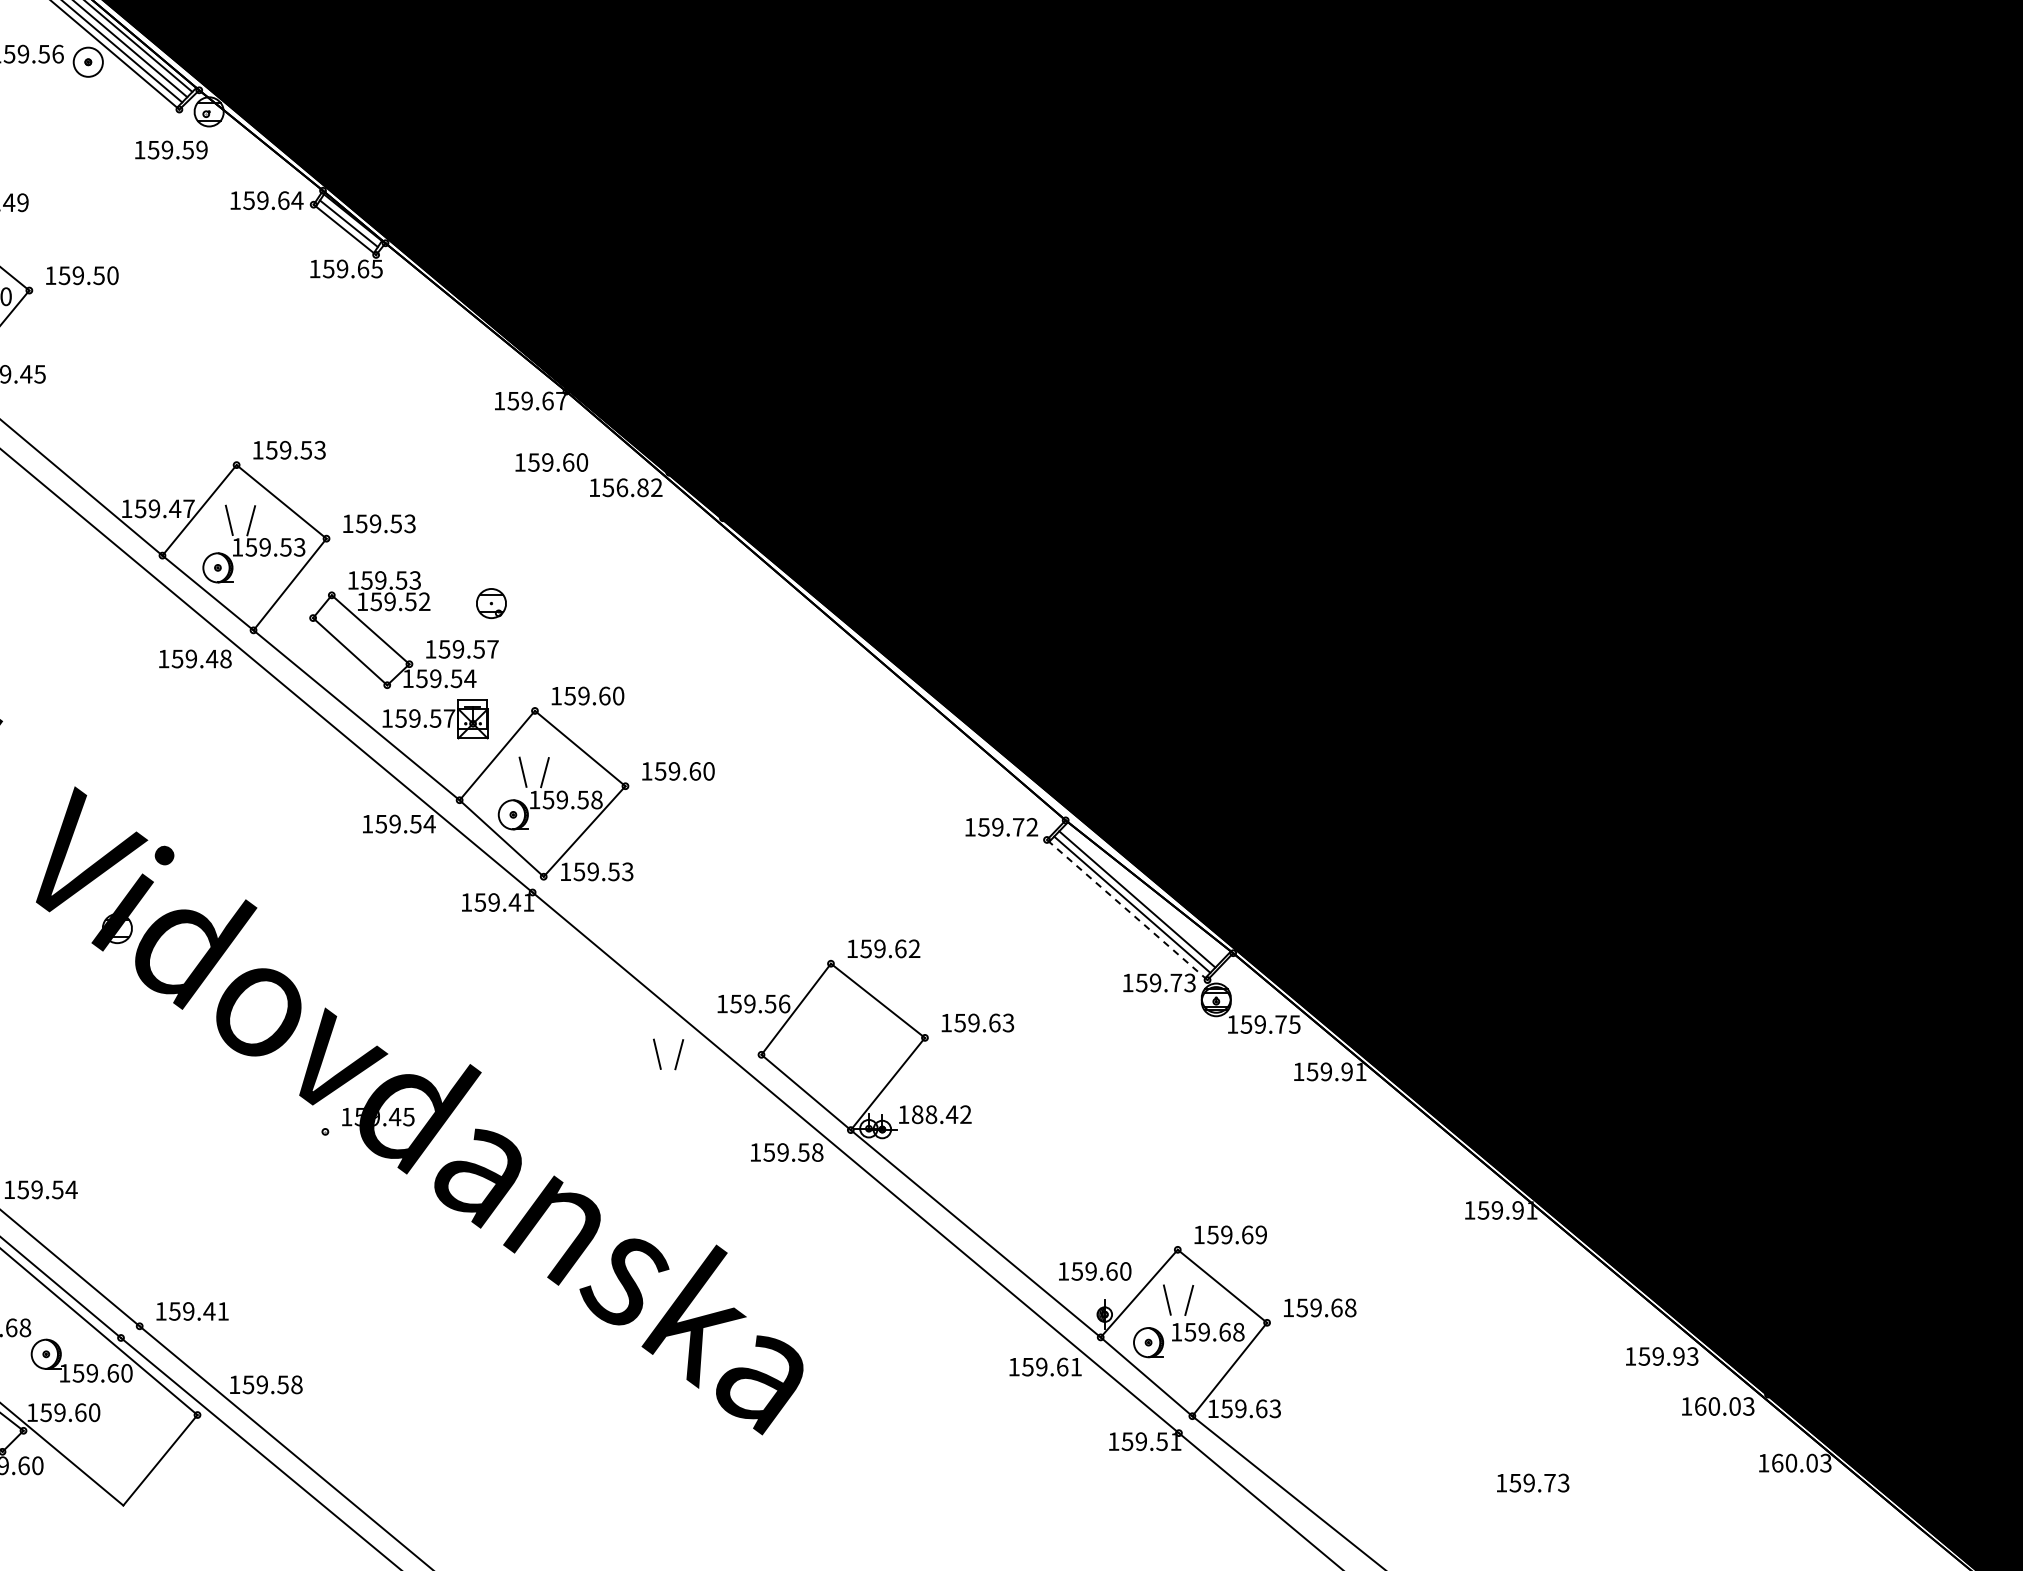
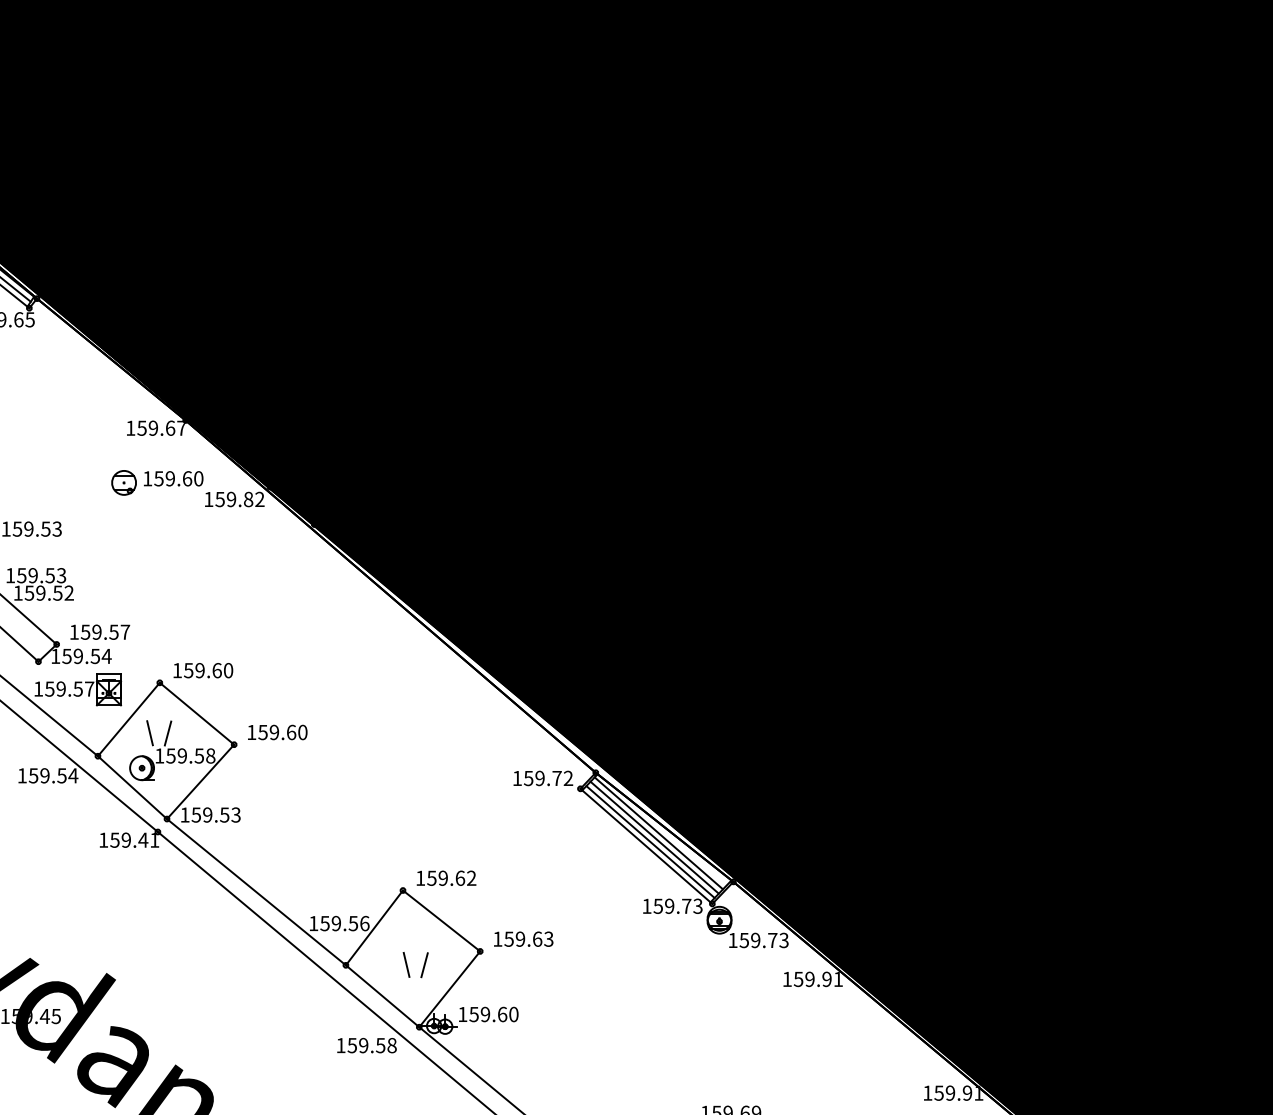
text: (622, 487) -> (231, 499), 156.82 -> 159.82
part: (491, 603) -> (124, 482), moved
line: (1142, 894) -> (658, 833), added
line: (1127, 910) -> (646, 846), dashed -> solid
line: (652, 965) -> (256, 891), added
text: (1294, 1024) -> (783, 940), 159.75 -> 159.73
part: (677, 1056) -> (423, 966), moved
text: (941, 1114) -> (493, 1014), 188.42 -> 159.60

